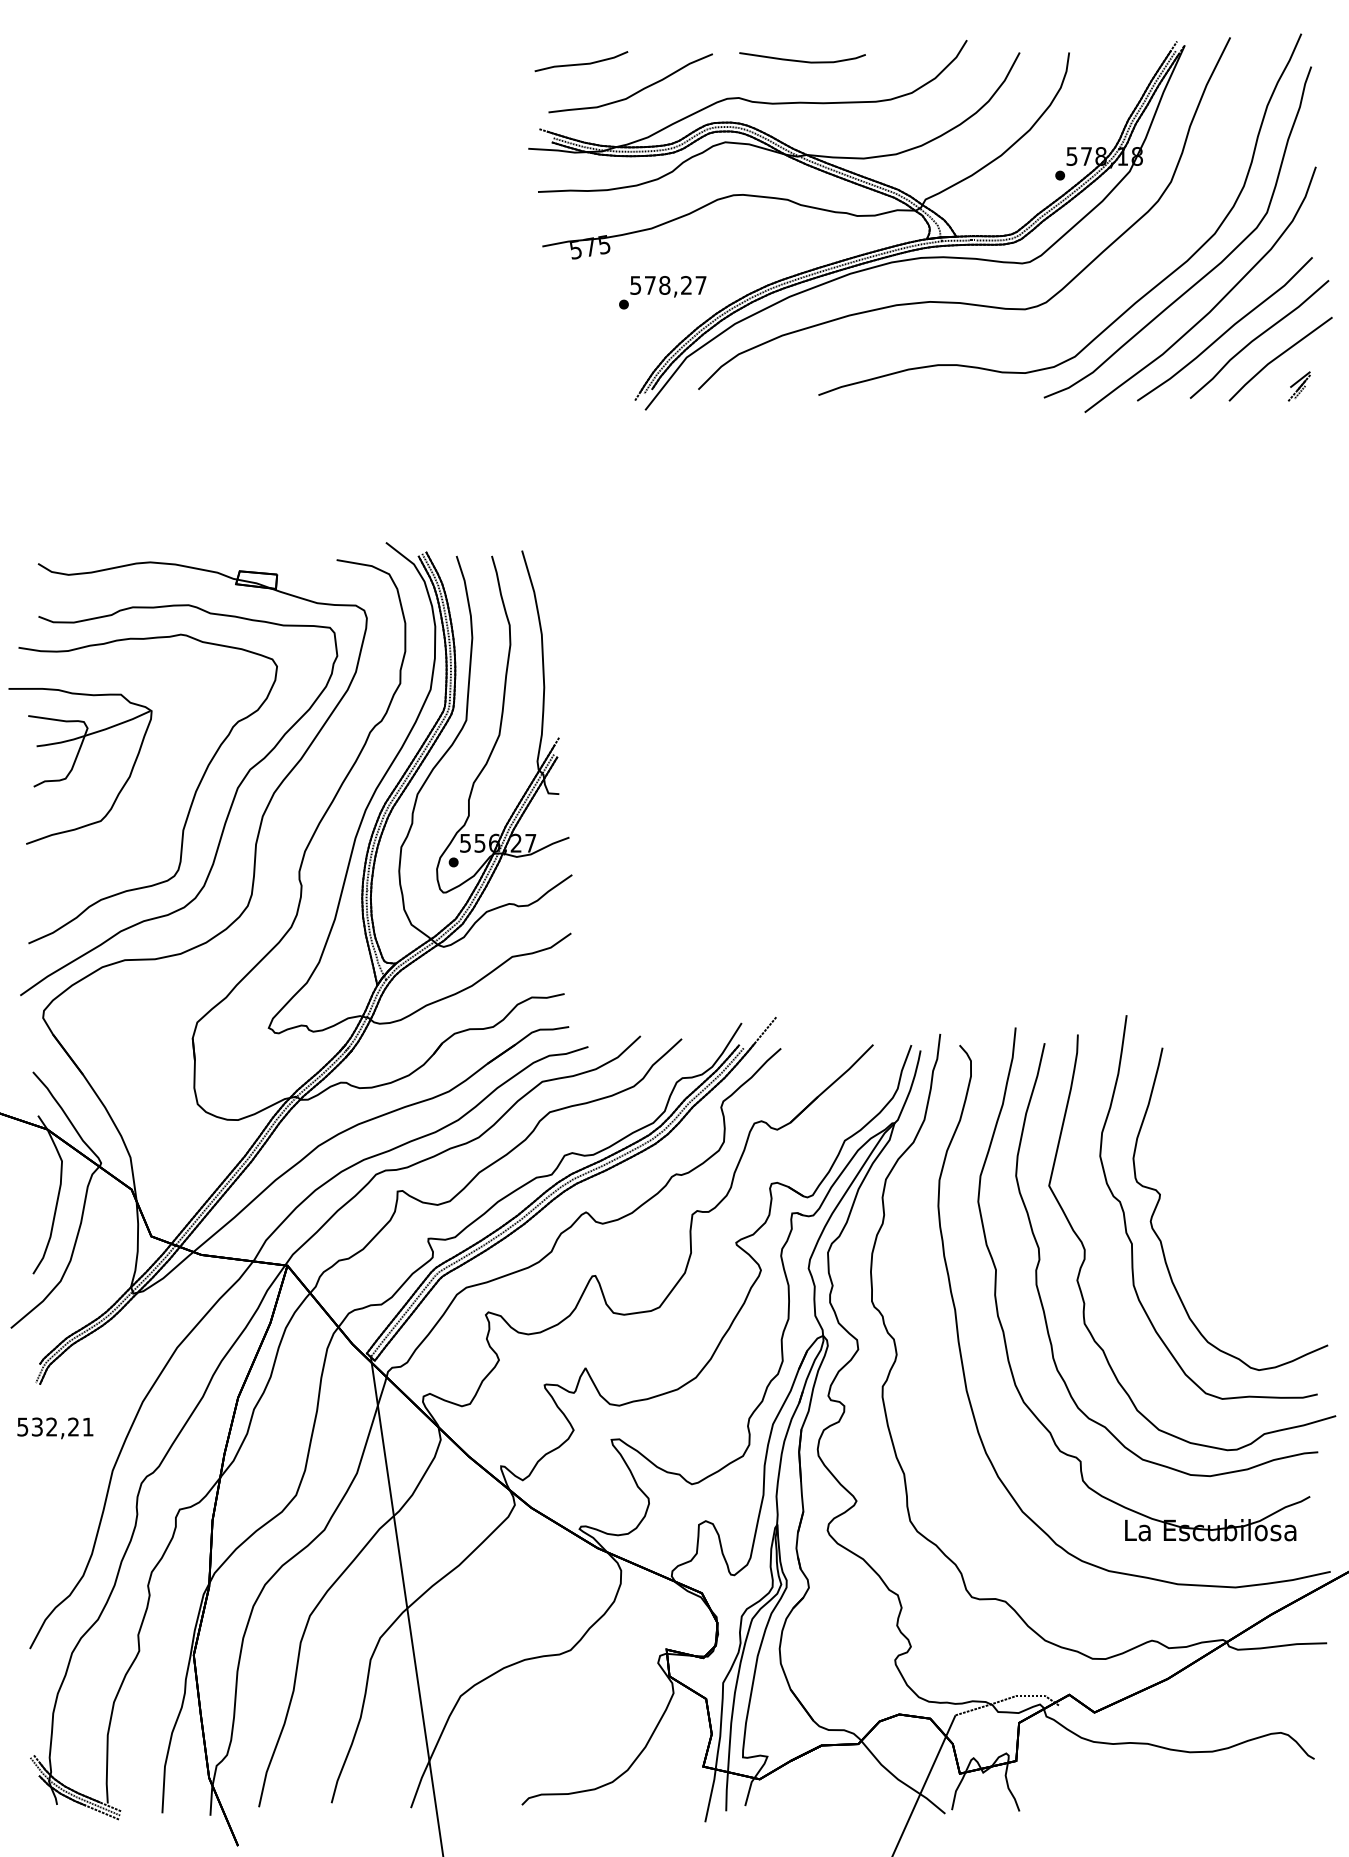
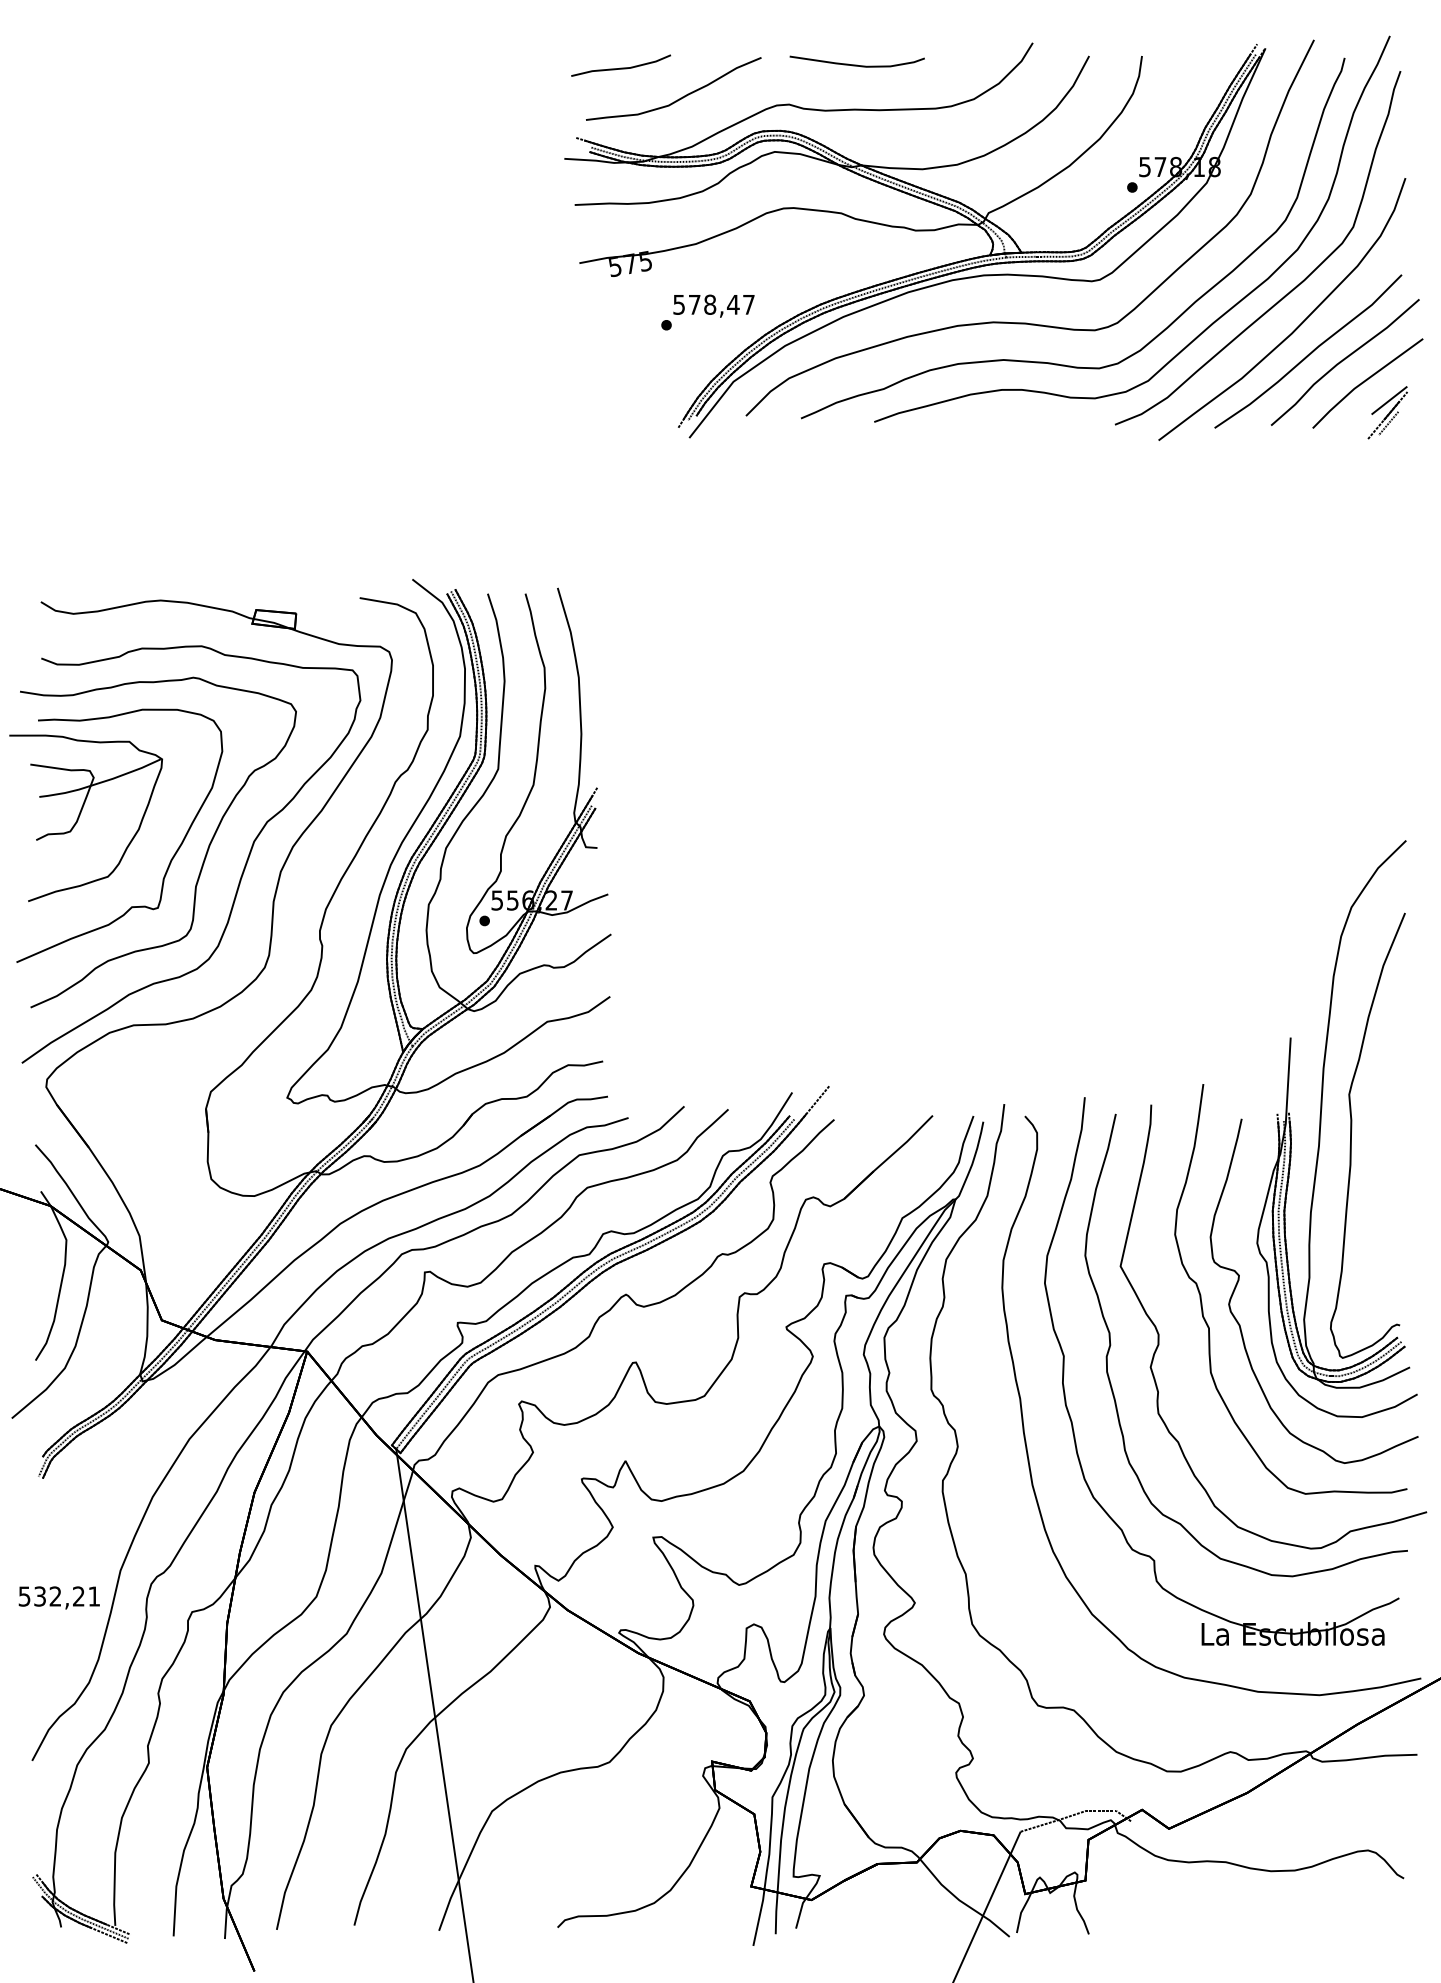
text: (686, 285) -> (733, 304), 578,27 -> 578,47
curve: (985, 339) -> (1052, 362), added
part: (1299, 386) -> (1387, 412), size x1.67
part: (159, 805) -> (170, 860), added
part: (1264, 1056) -> (1350, 1128), added
text: (55, 1428) -> (59, 1598), moved

